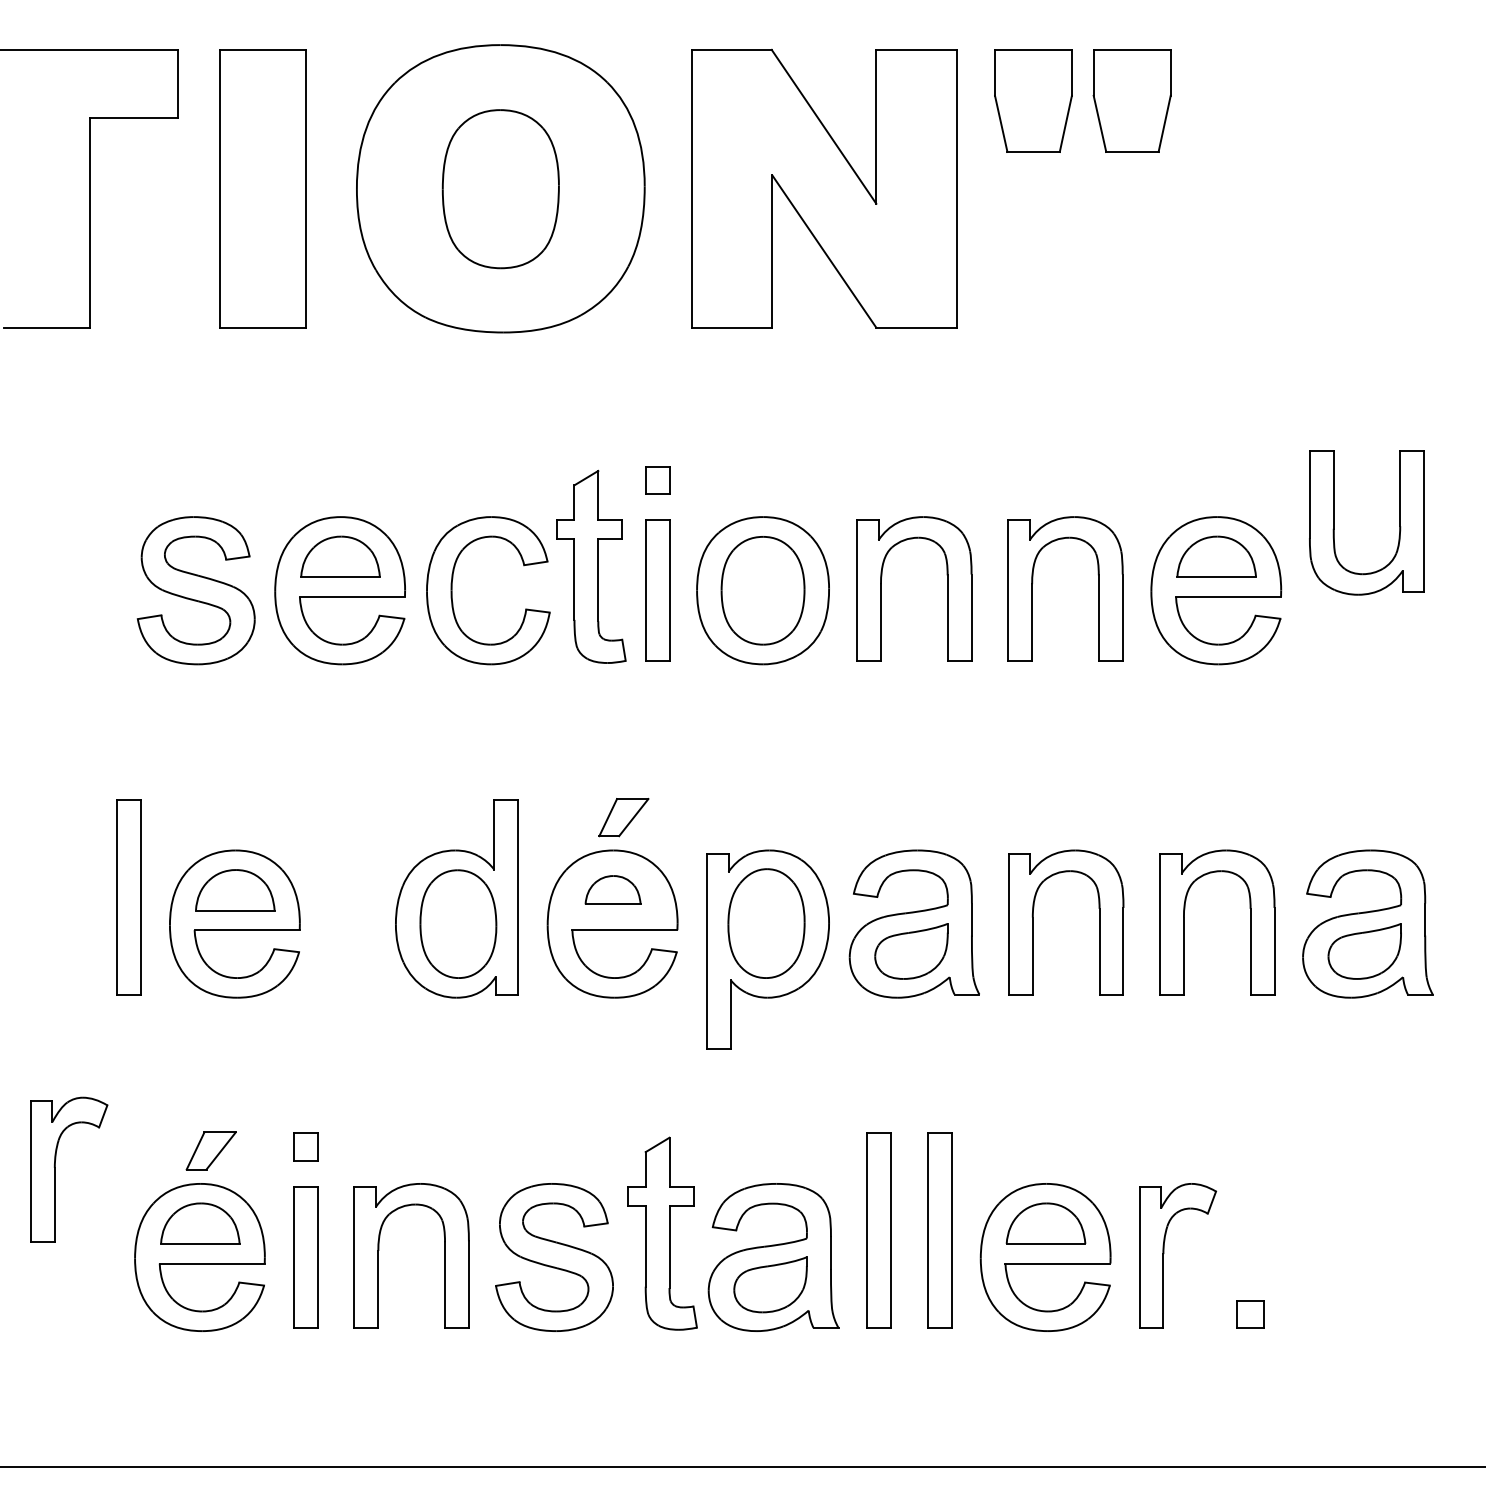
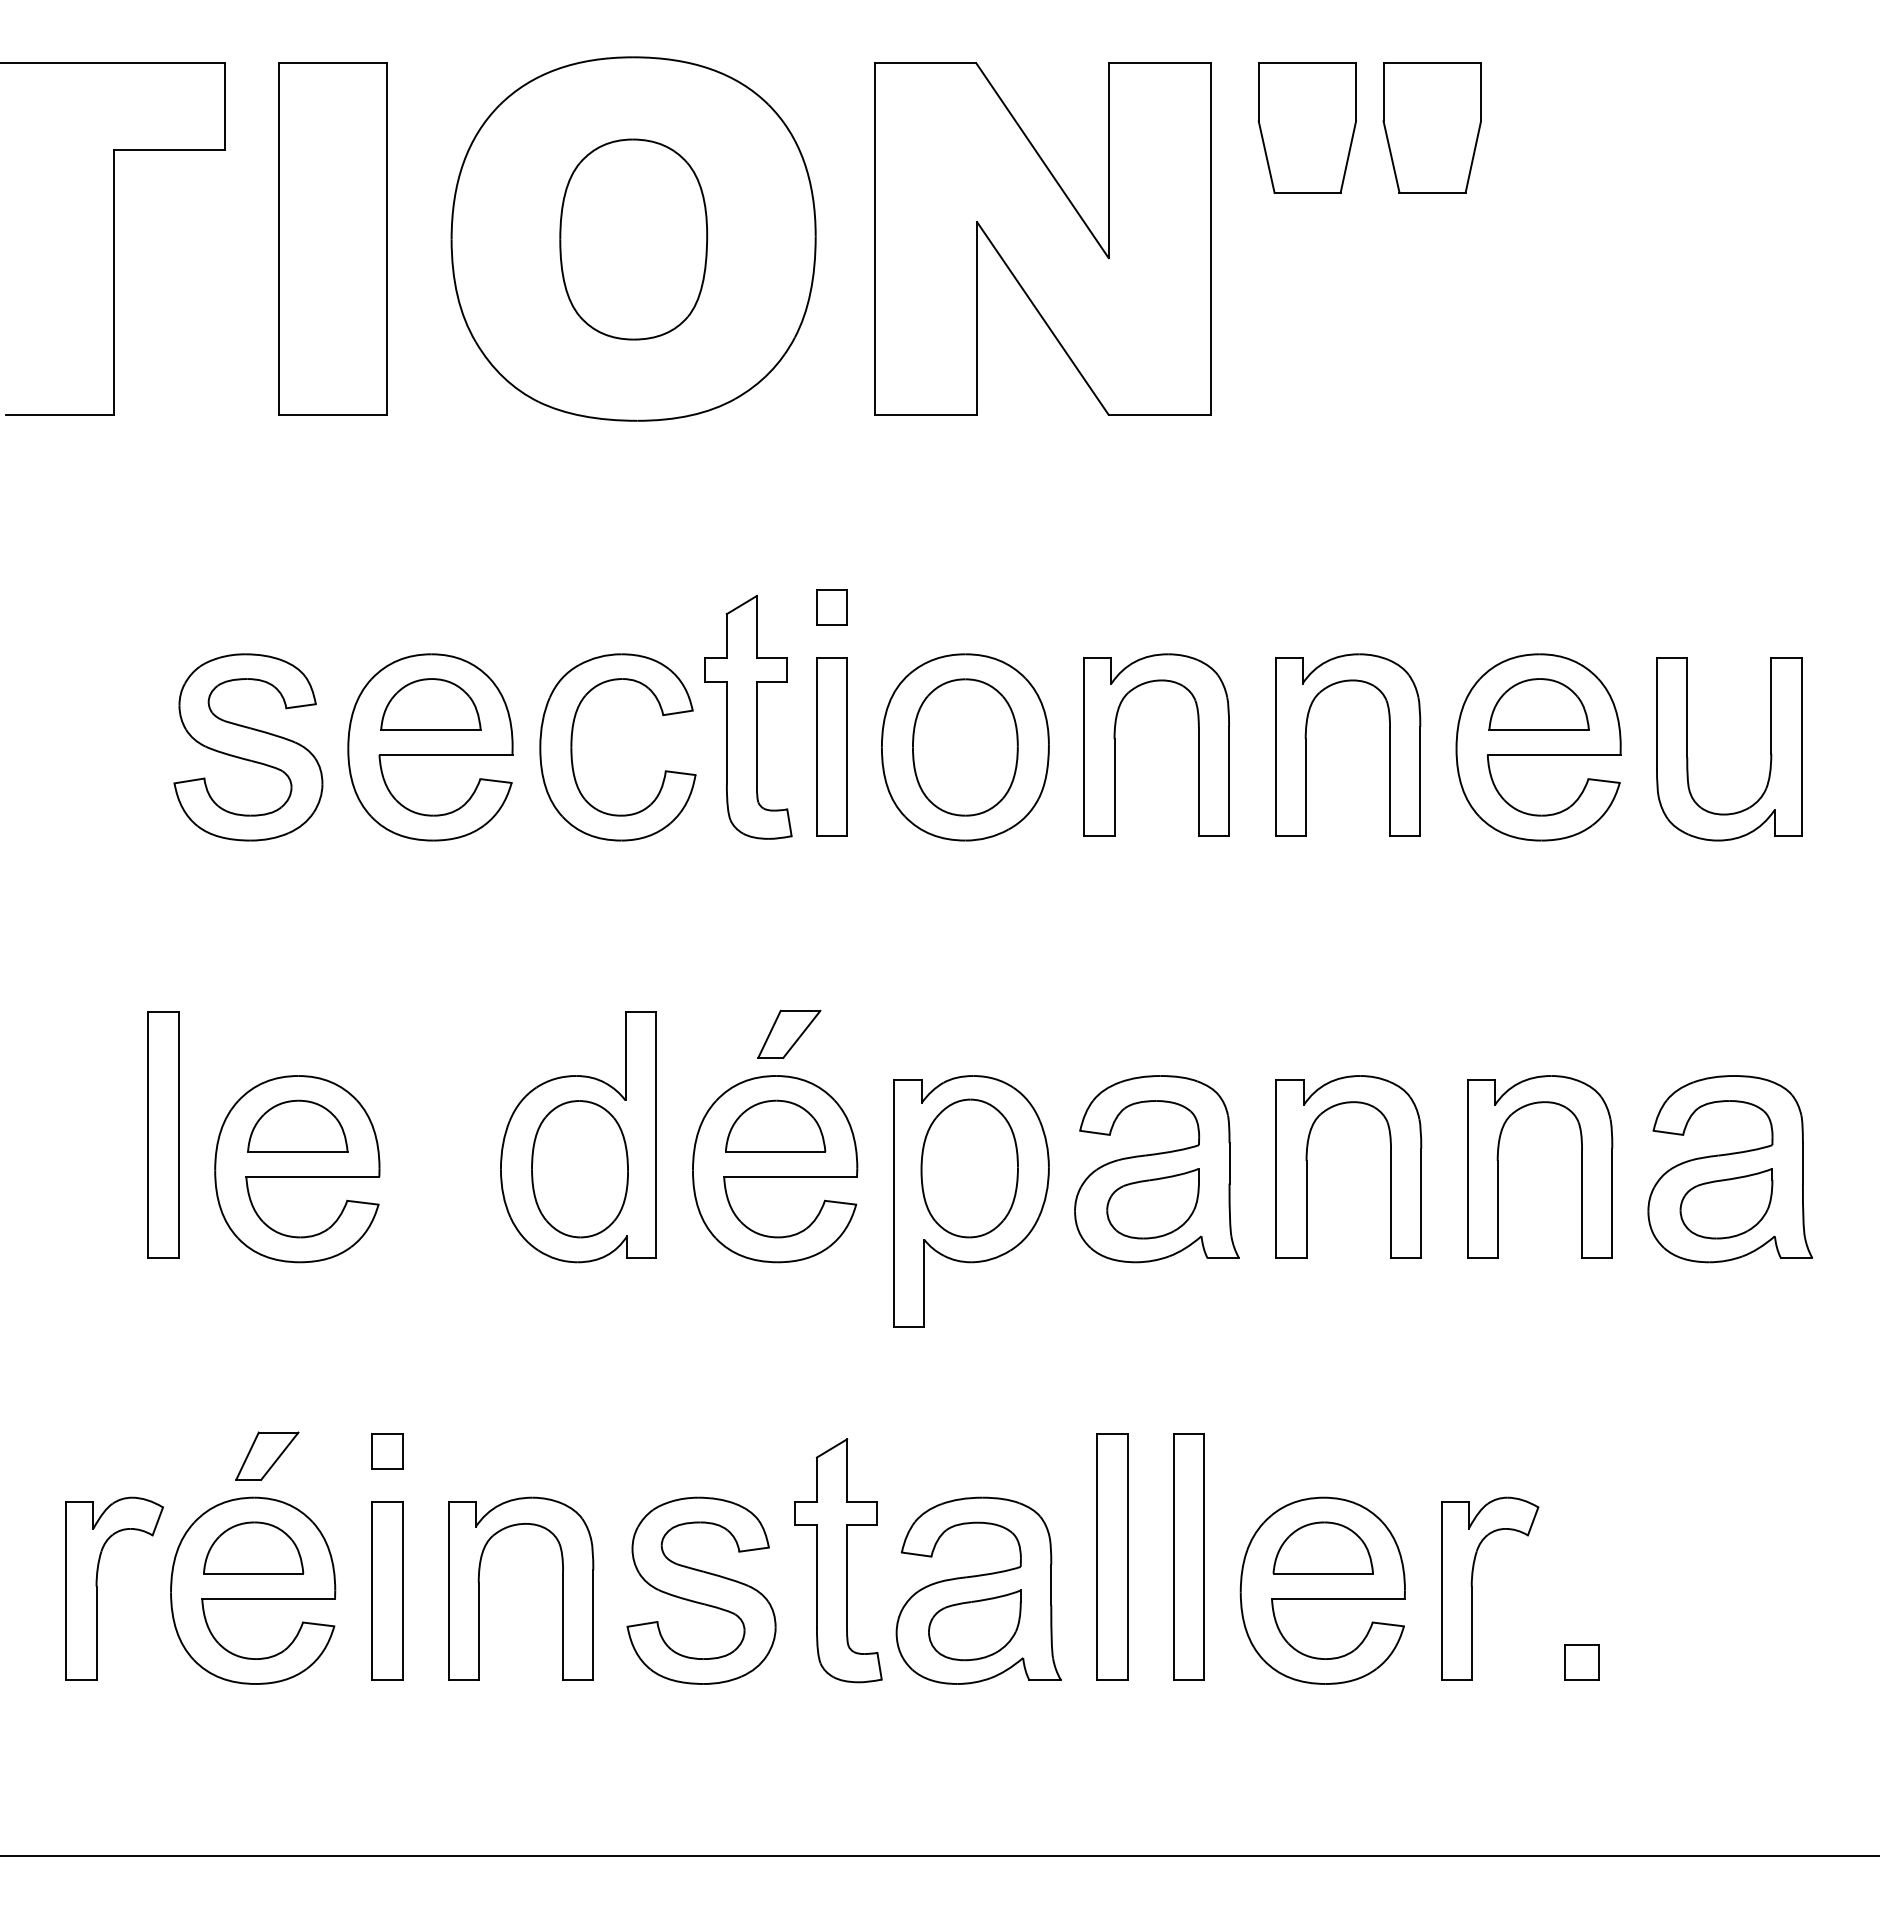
part: (1399, 522) -> (1770, 749), moved
part: (612, 889) -> (775, 1125), size x1.43
part: (55, 1169) -> (97, 1588), moved

